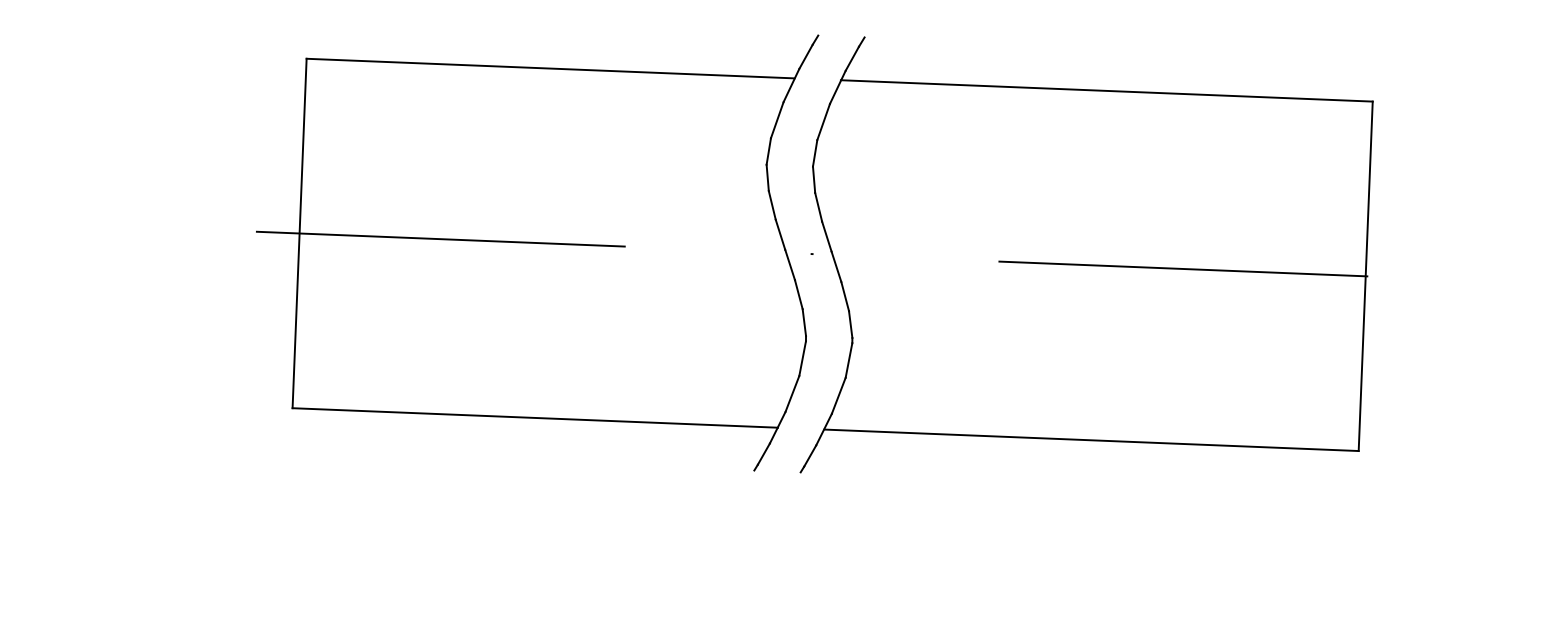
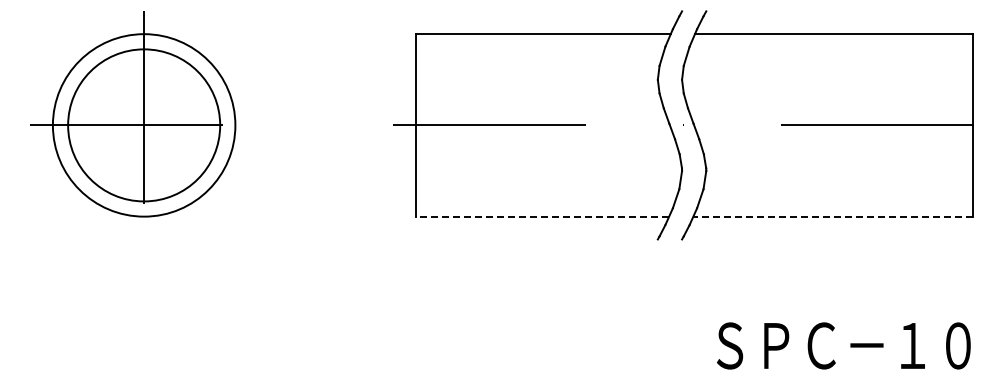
line: (535, 417) -> (542, 216), solid -> dashed
line: (1092, 440) -> (833, 216), solid -> dashed

